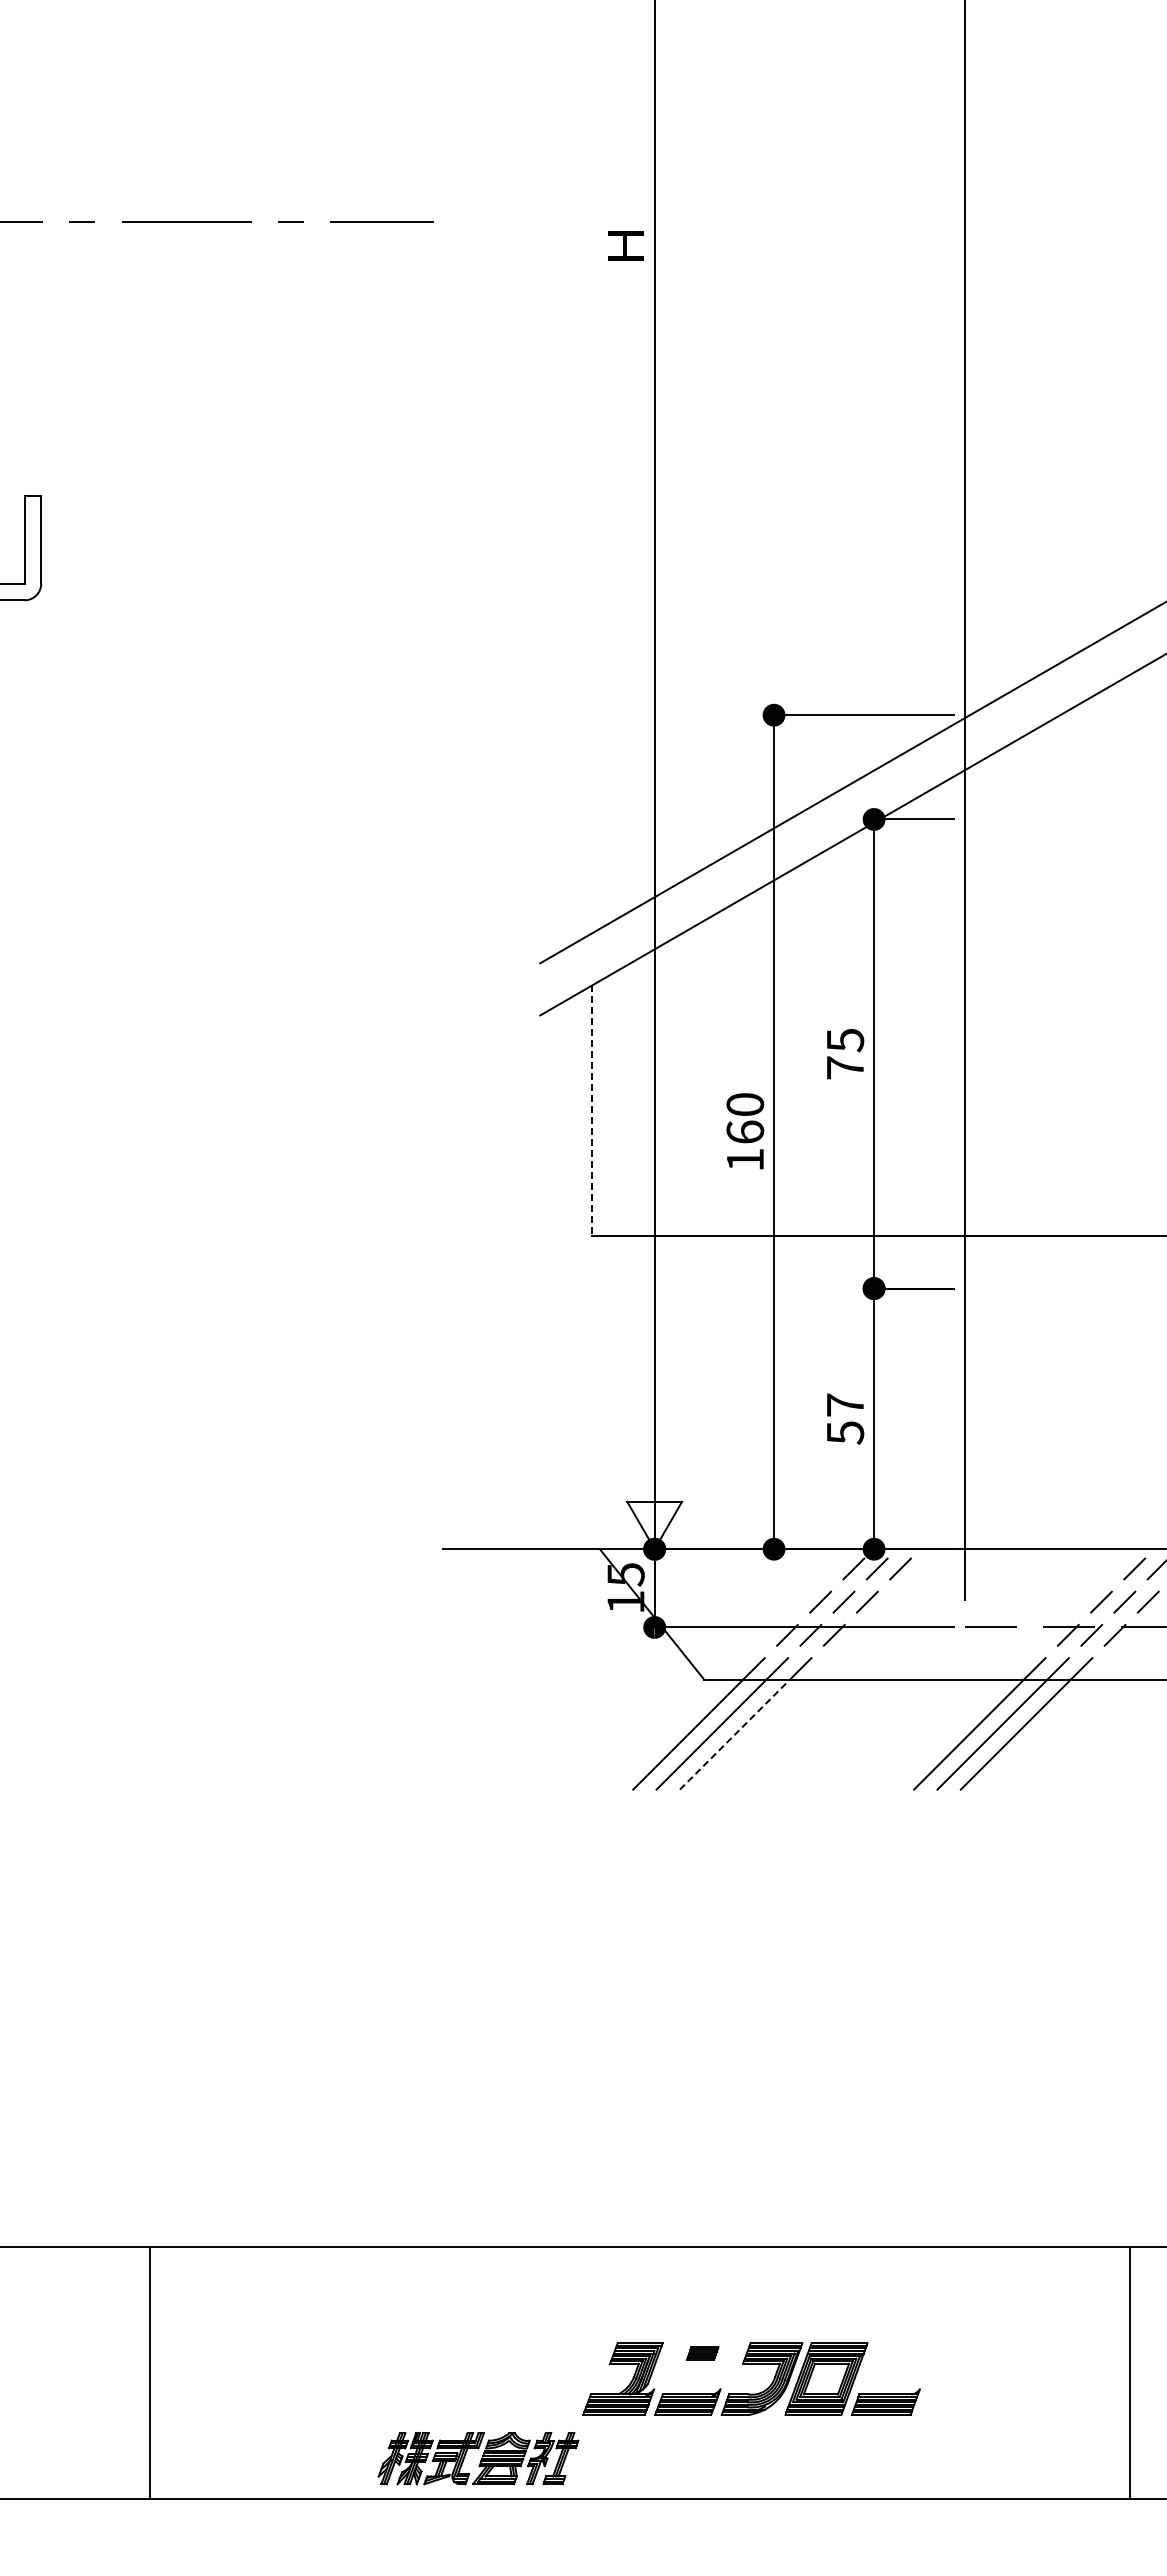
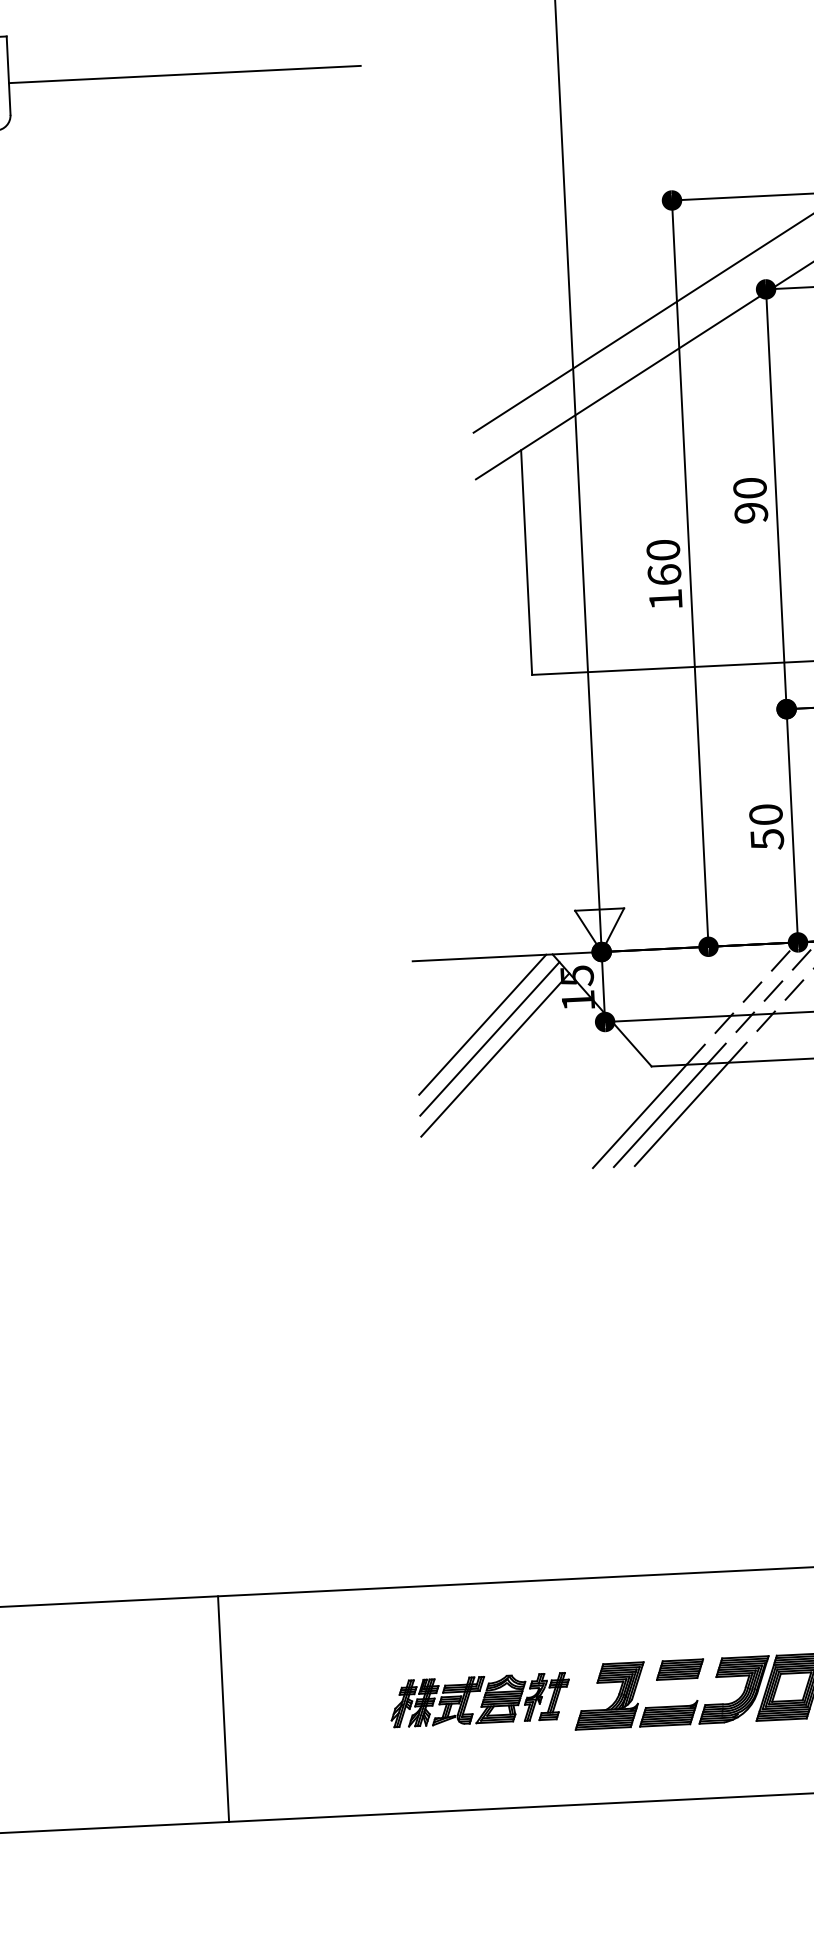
line: (237, 548) -> (184, 74), added
text: (845, 1053) -> (750, 500), 75 -> 90
line: (592, 1110) -> (526, 562), dashed -> solid
text: (845, 1404) -> (766, 814), 57 -> 50
line: (517, 1623) -> (482, 1024), added
line: (525, 1639) -> (490, 1038), added
line: (530, 1658) -> (495, 1055), added
line: (735, 1734) -> (682, 1114), dashed -> solid
part: (702, 2353) -> (679, 1669), size x1.67
line: (149, 2372) -> (223, 1708), moved
part: (478, 2458) -> (480, 1699), moved

